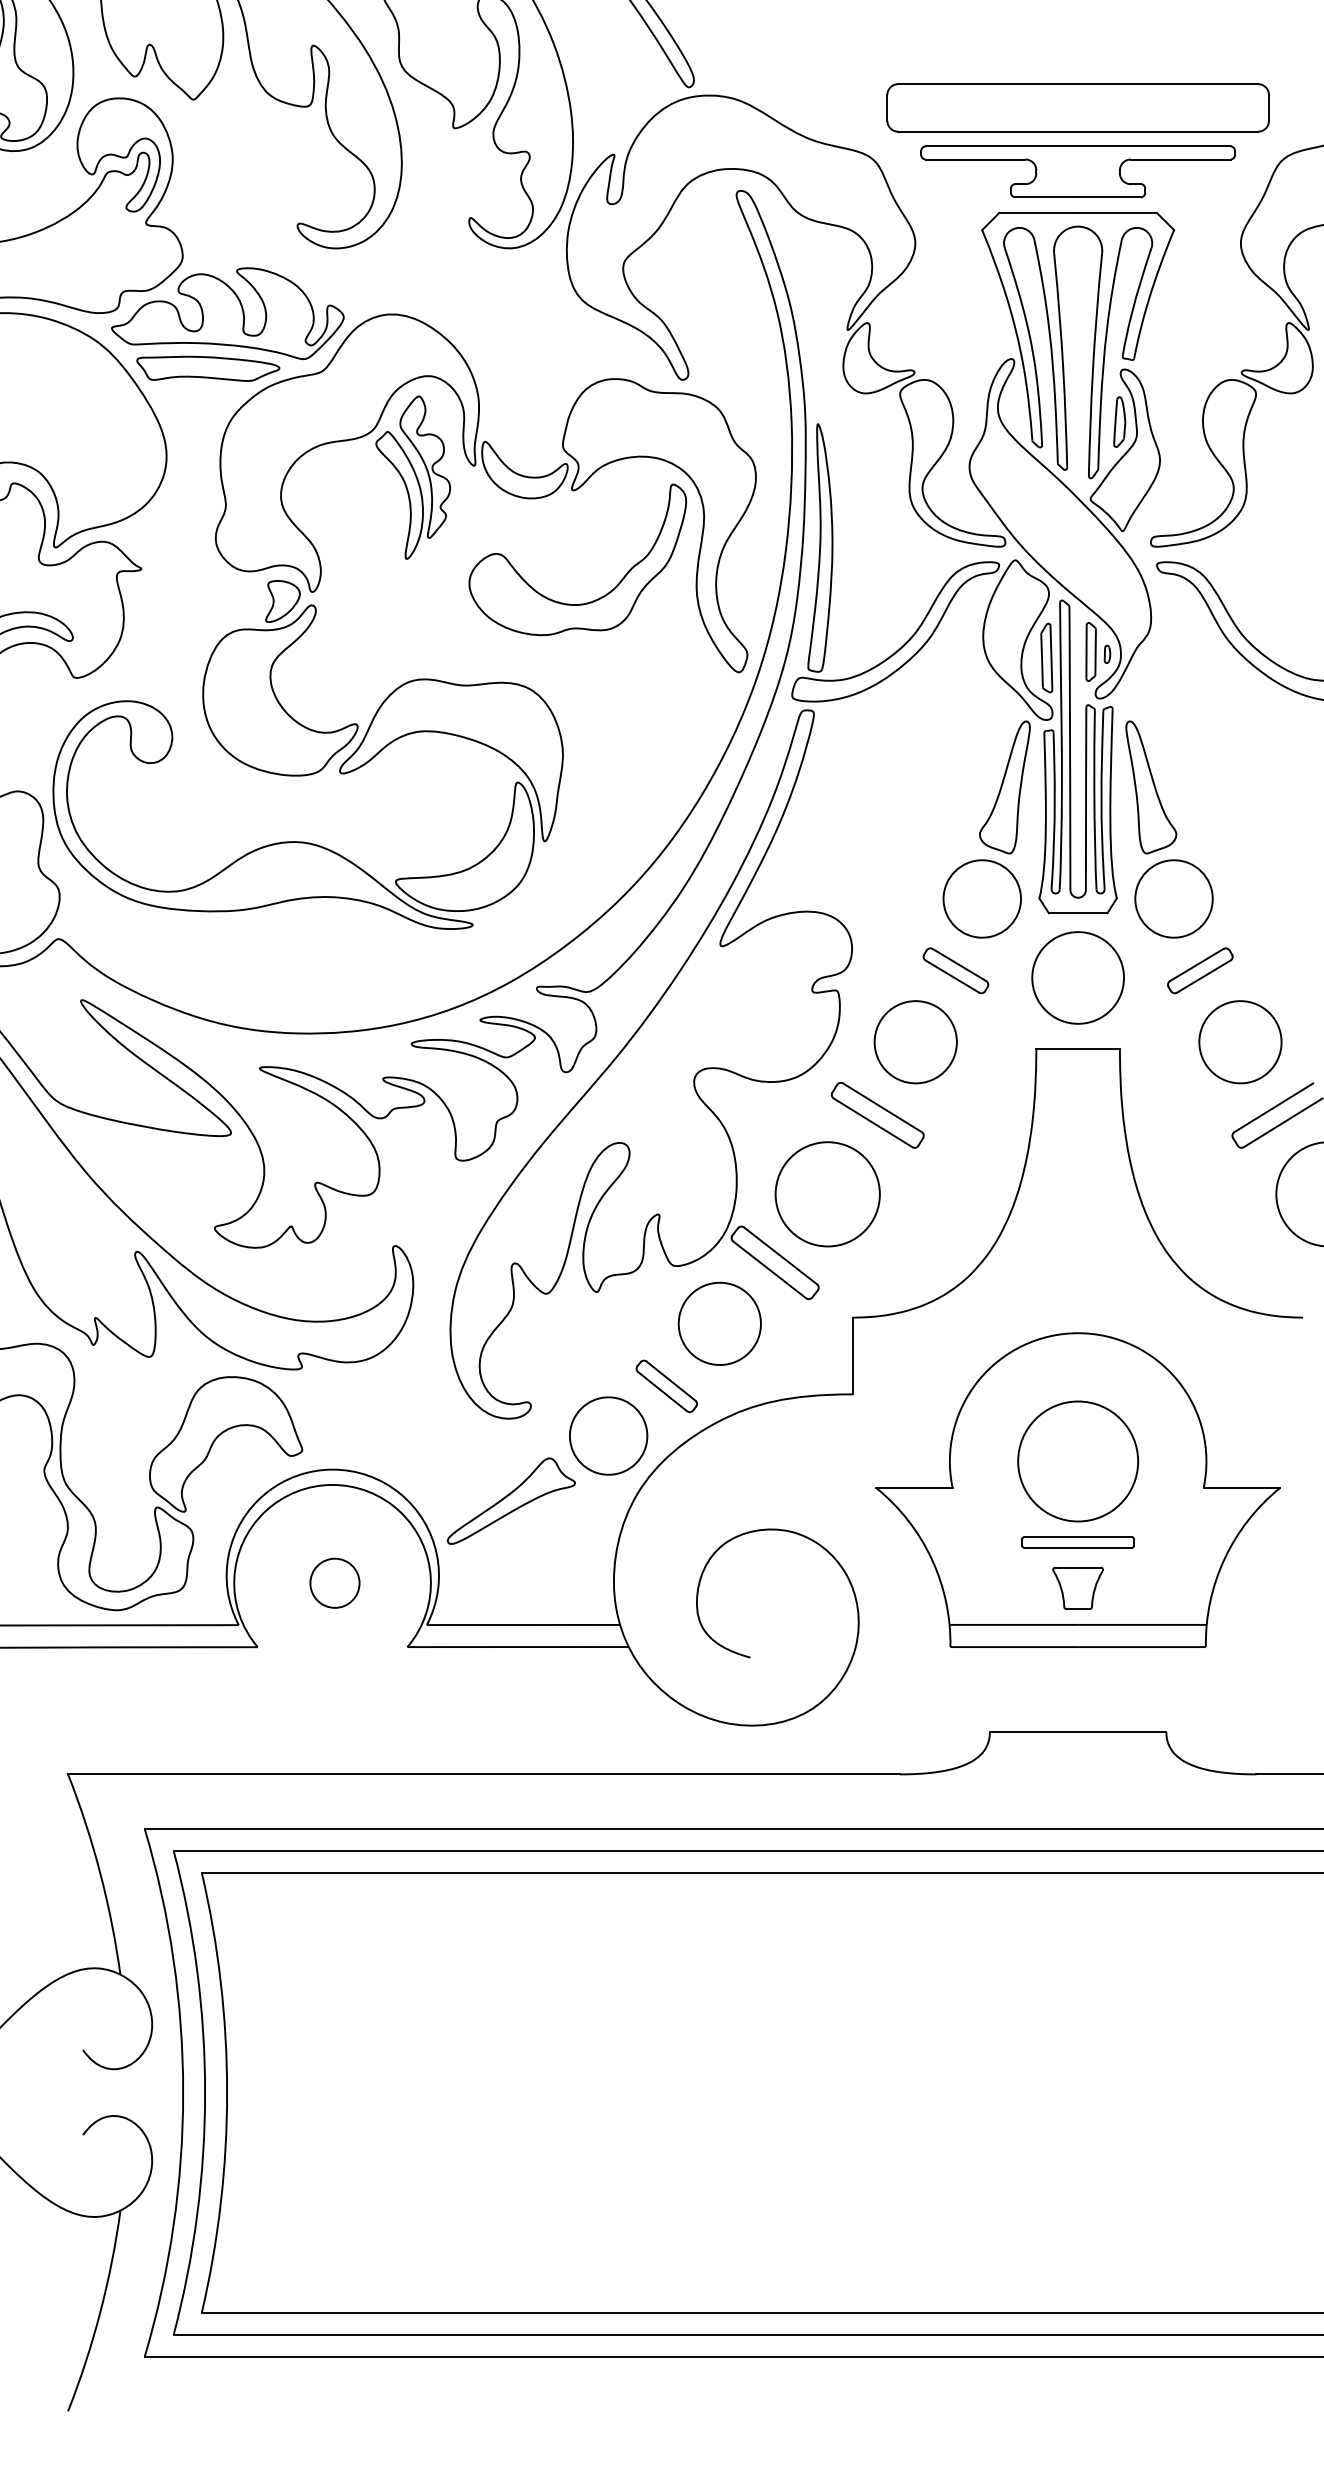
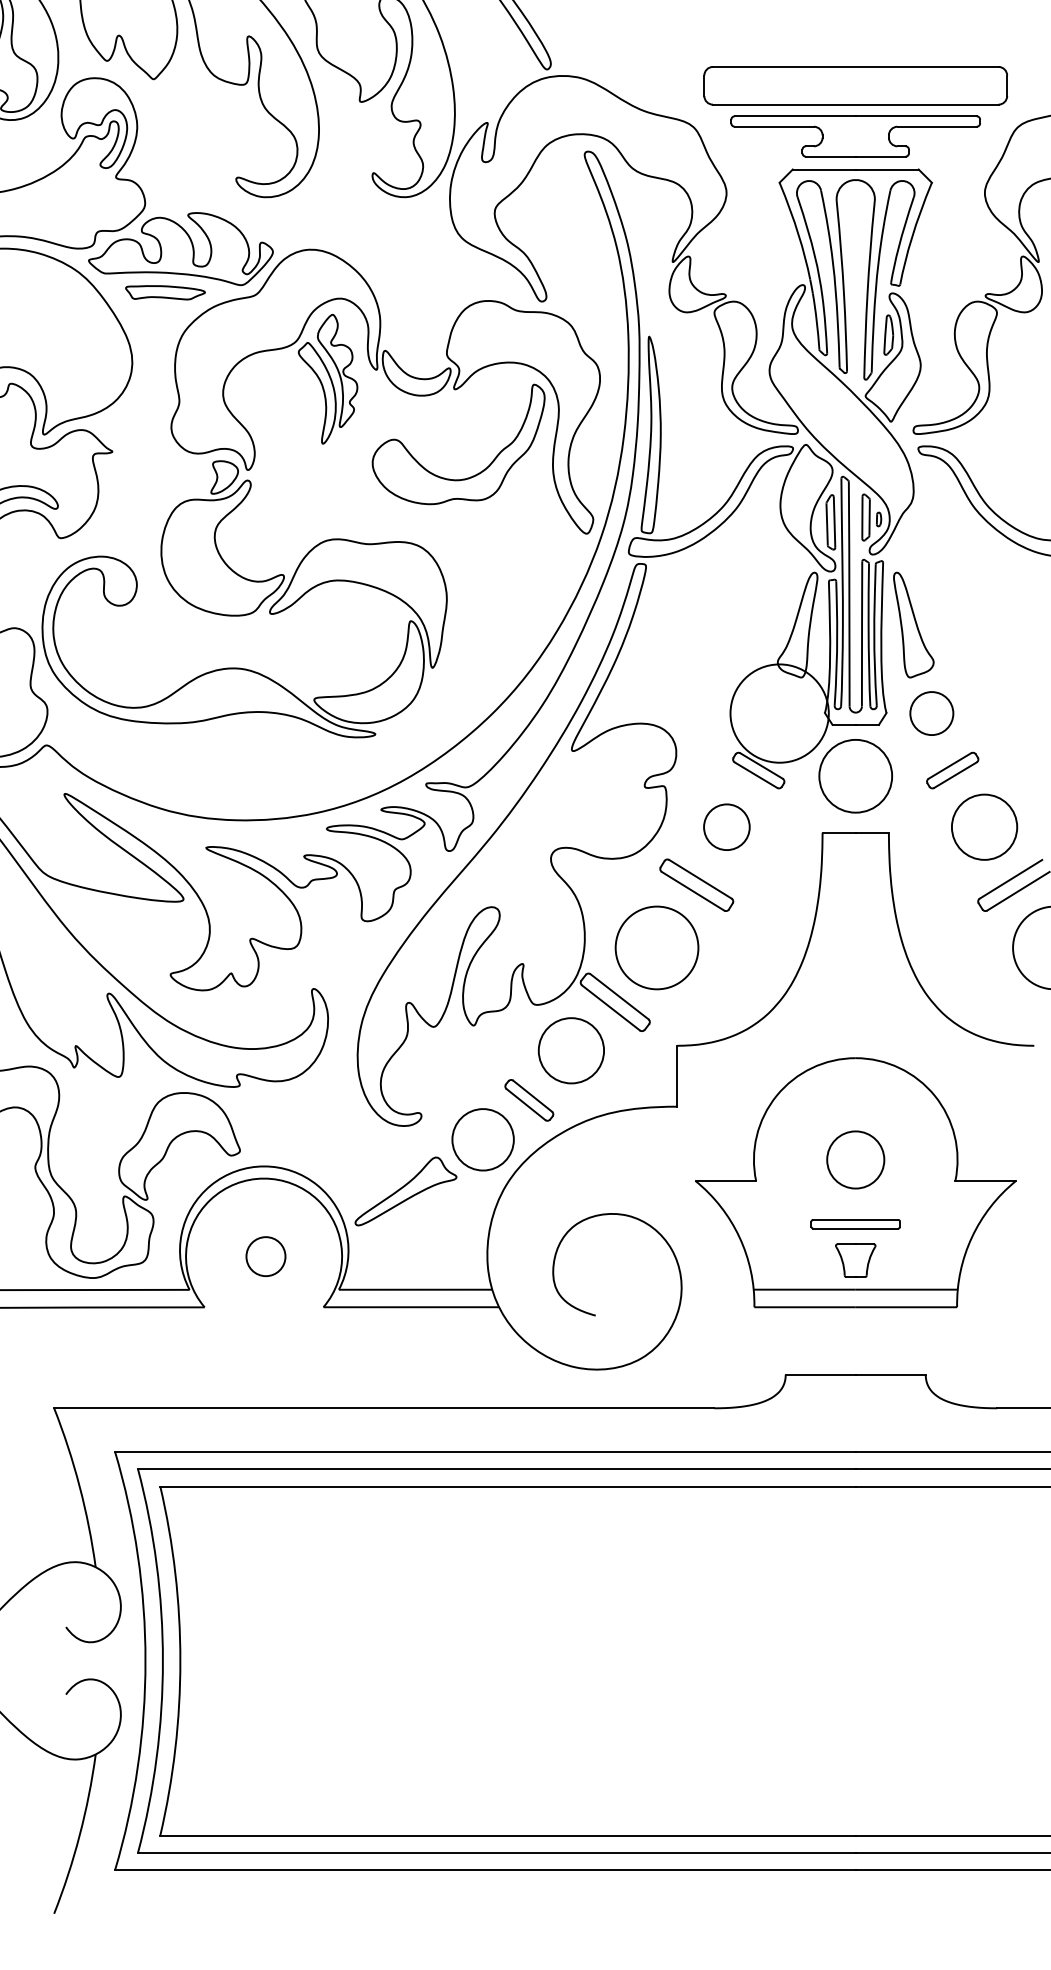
part: (208, 368) -> (165, 292), size x0.7
circle: (981, 898) -> (779, 713), size x1.6
circle: (1173, 898) -> (931, 713), size x0.7
circle: (915, 1042) -> (726, 827), size x0.7
circle: (1078, 1461) -> (856, 1159), size x0.6

